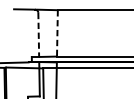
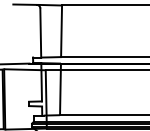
line: (57, 33) -> (61, 31), dashed -> solid
line: (38, 35) -> (40, 33), dashed -> solid

